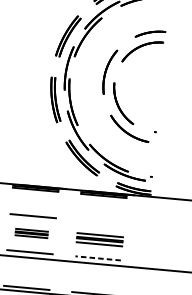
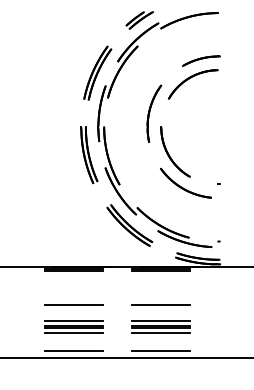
line: (101, 222) -> (160, 304), added
part: (31, 233) -> (73, 326), size x1.43
line: (97, 258) -> (160, 350), dashed -> solid

